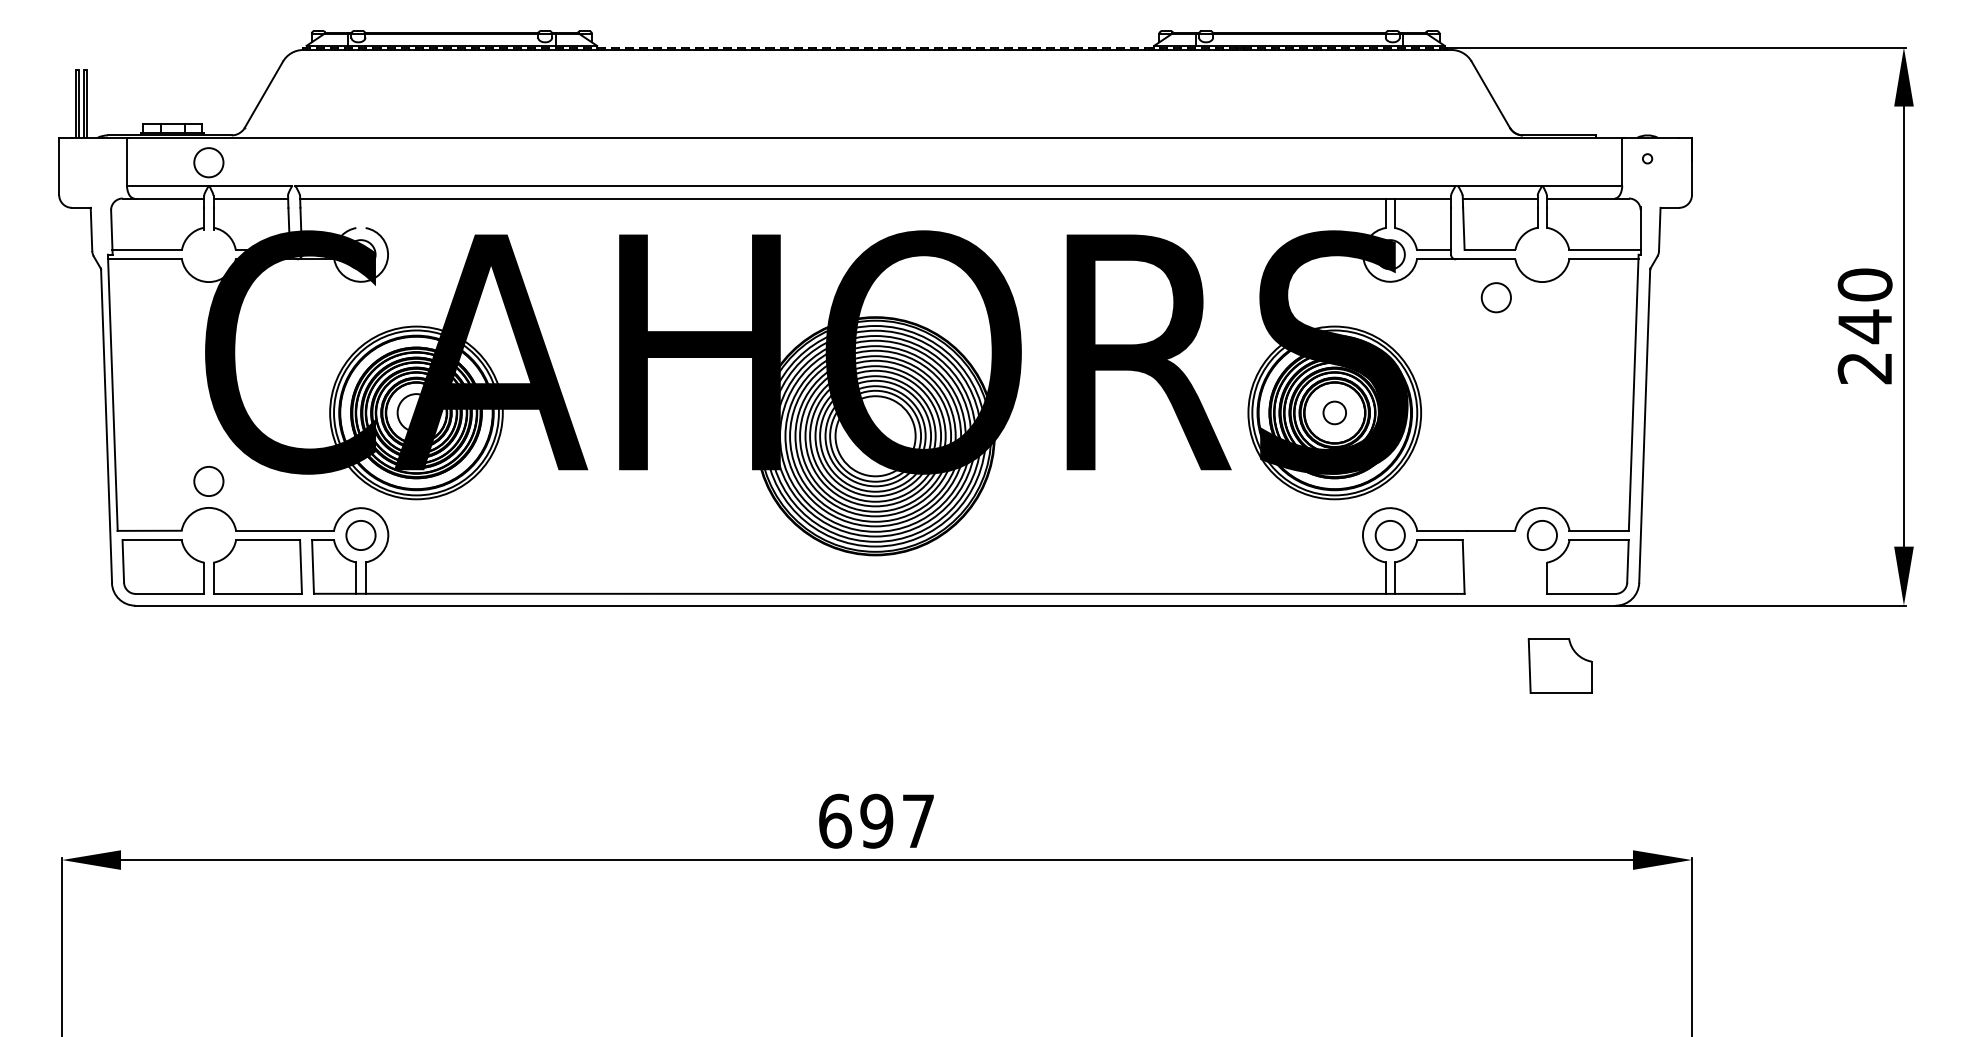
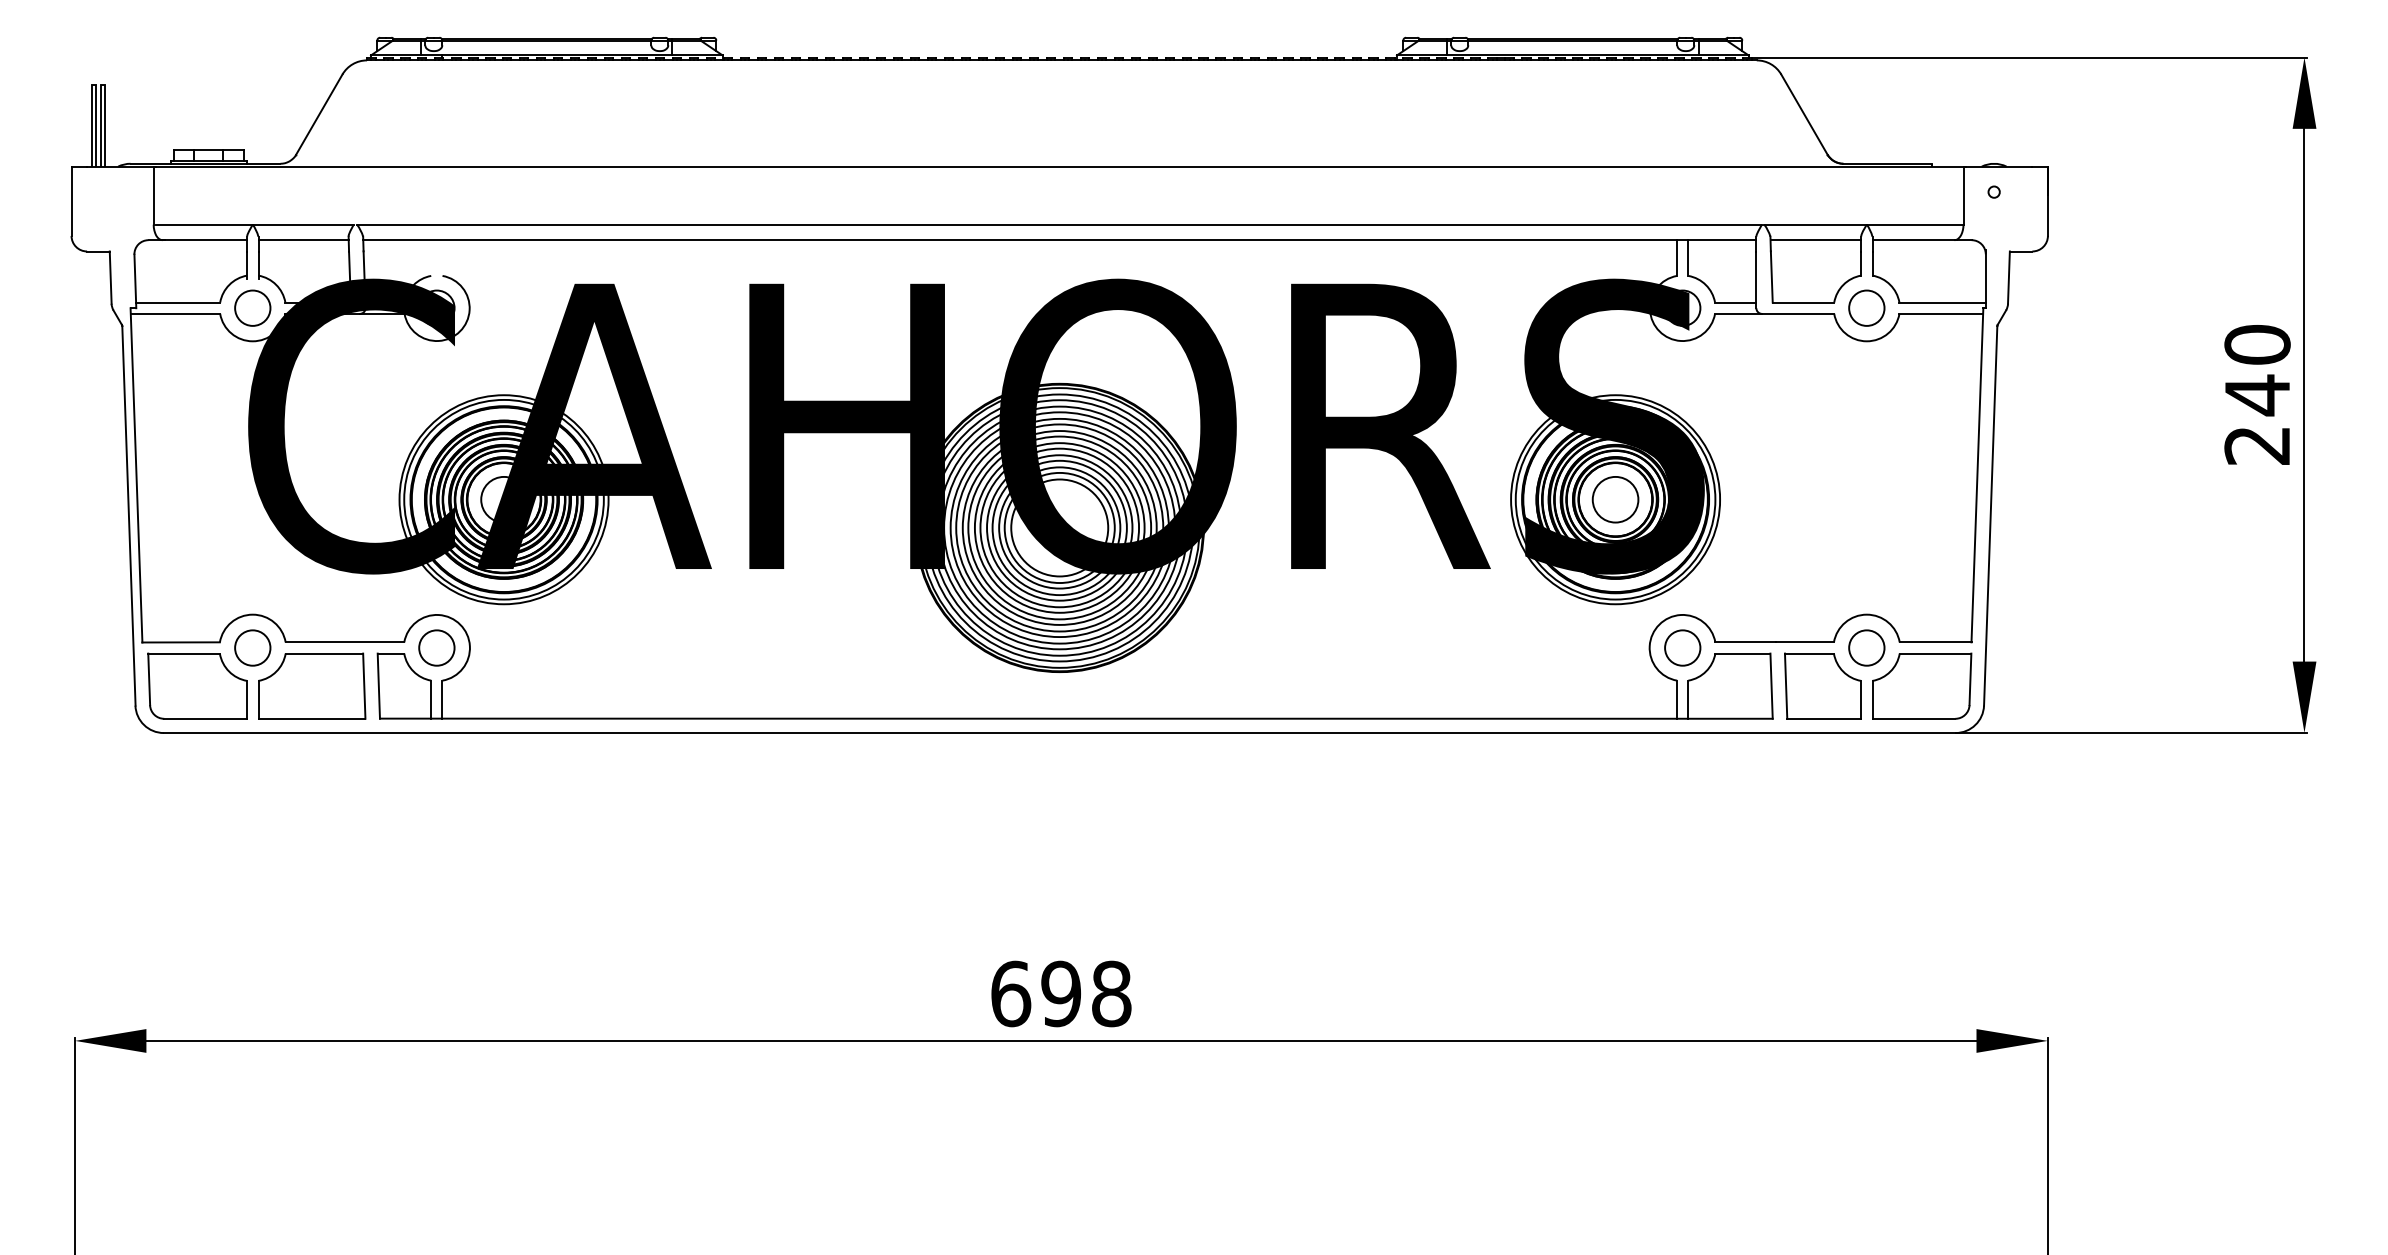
circle: (208, 162) -> (252, 307), moved
circle: (1495, 297) -> (1865, 307), moved
circle: (1334, 412) -> (1615, 499), size x1.67
circle: (208, 481) -> (252, 648), moved
part: (1559, 665) -> (1822, 685), moved
text: (918, 820) -> (1111, 993), 697 -> 698

